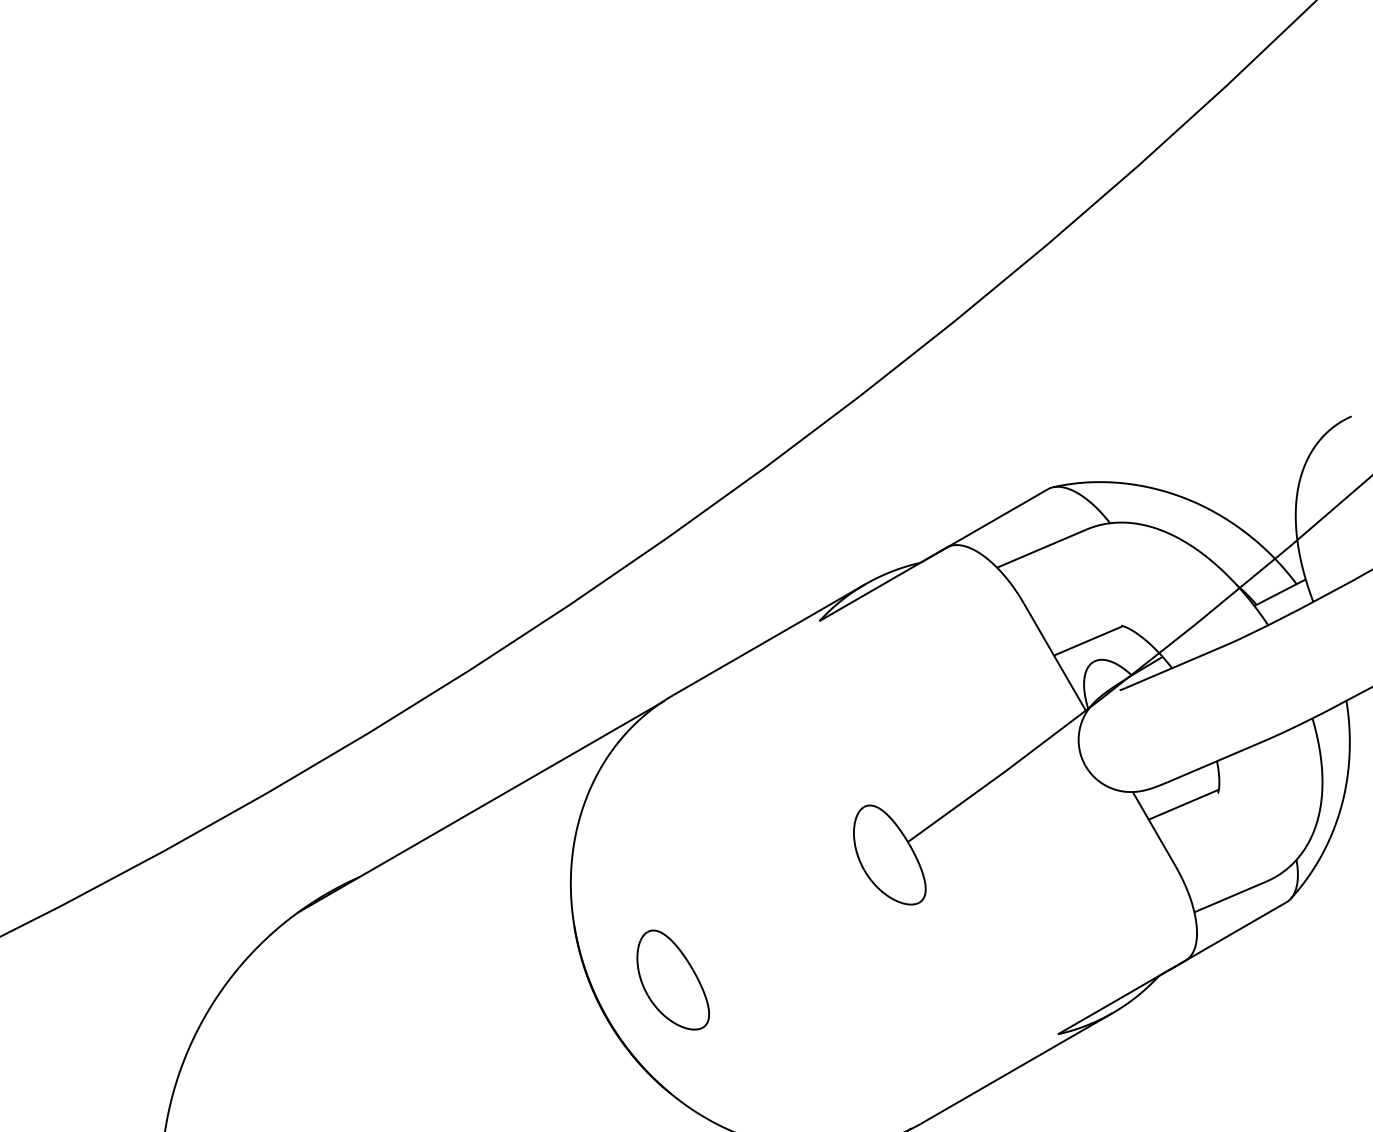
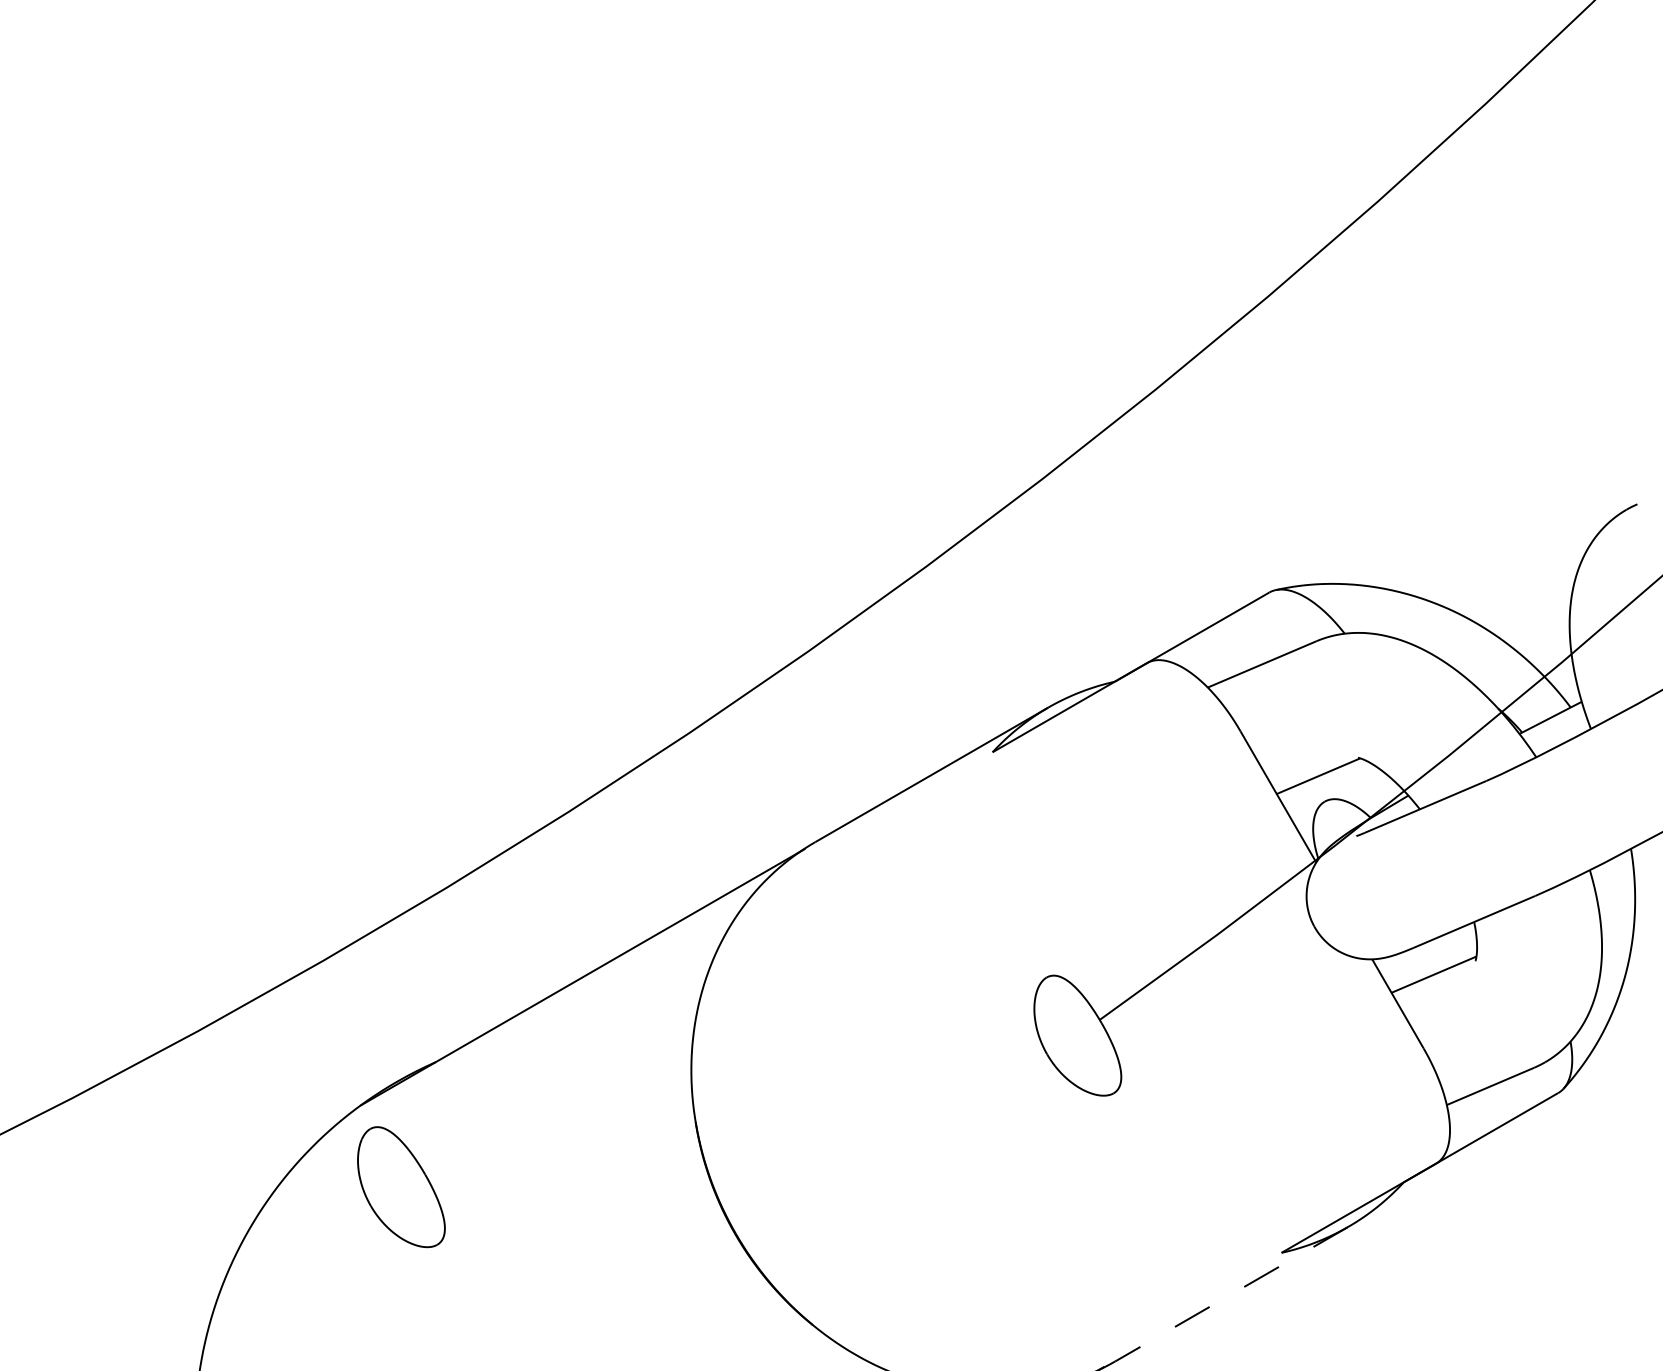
part: (673, 980) -> (401, 1187), moved
line: (1016, 1068) -> (1231, 1294), solid -> dashed

